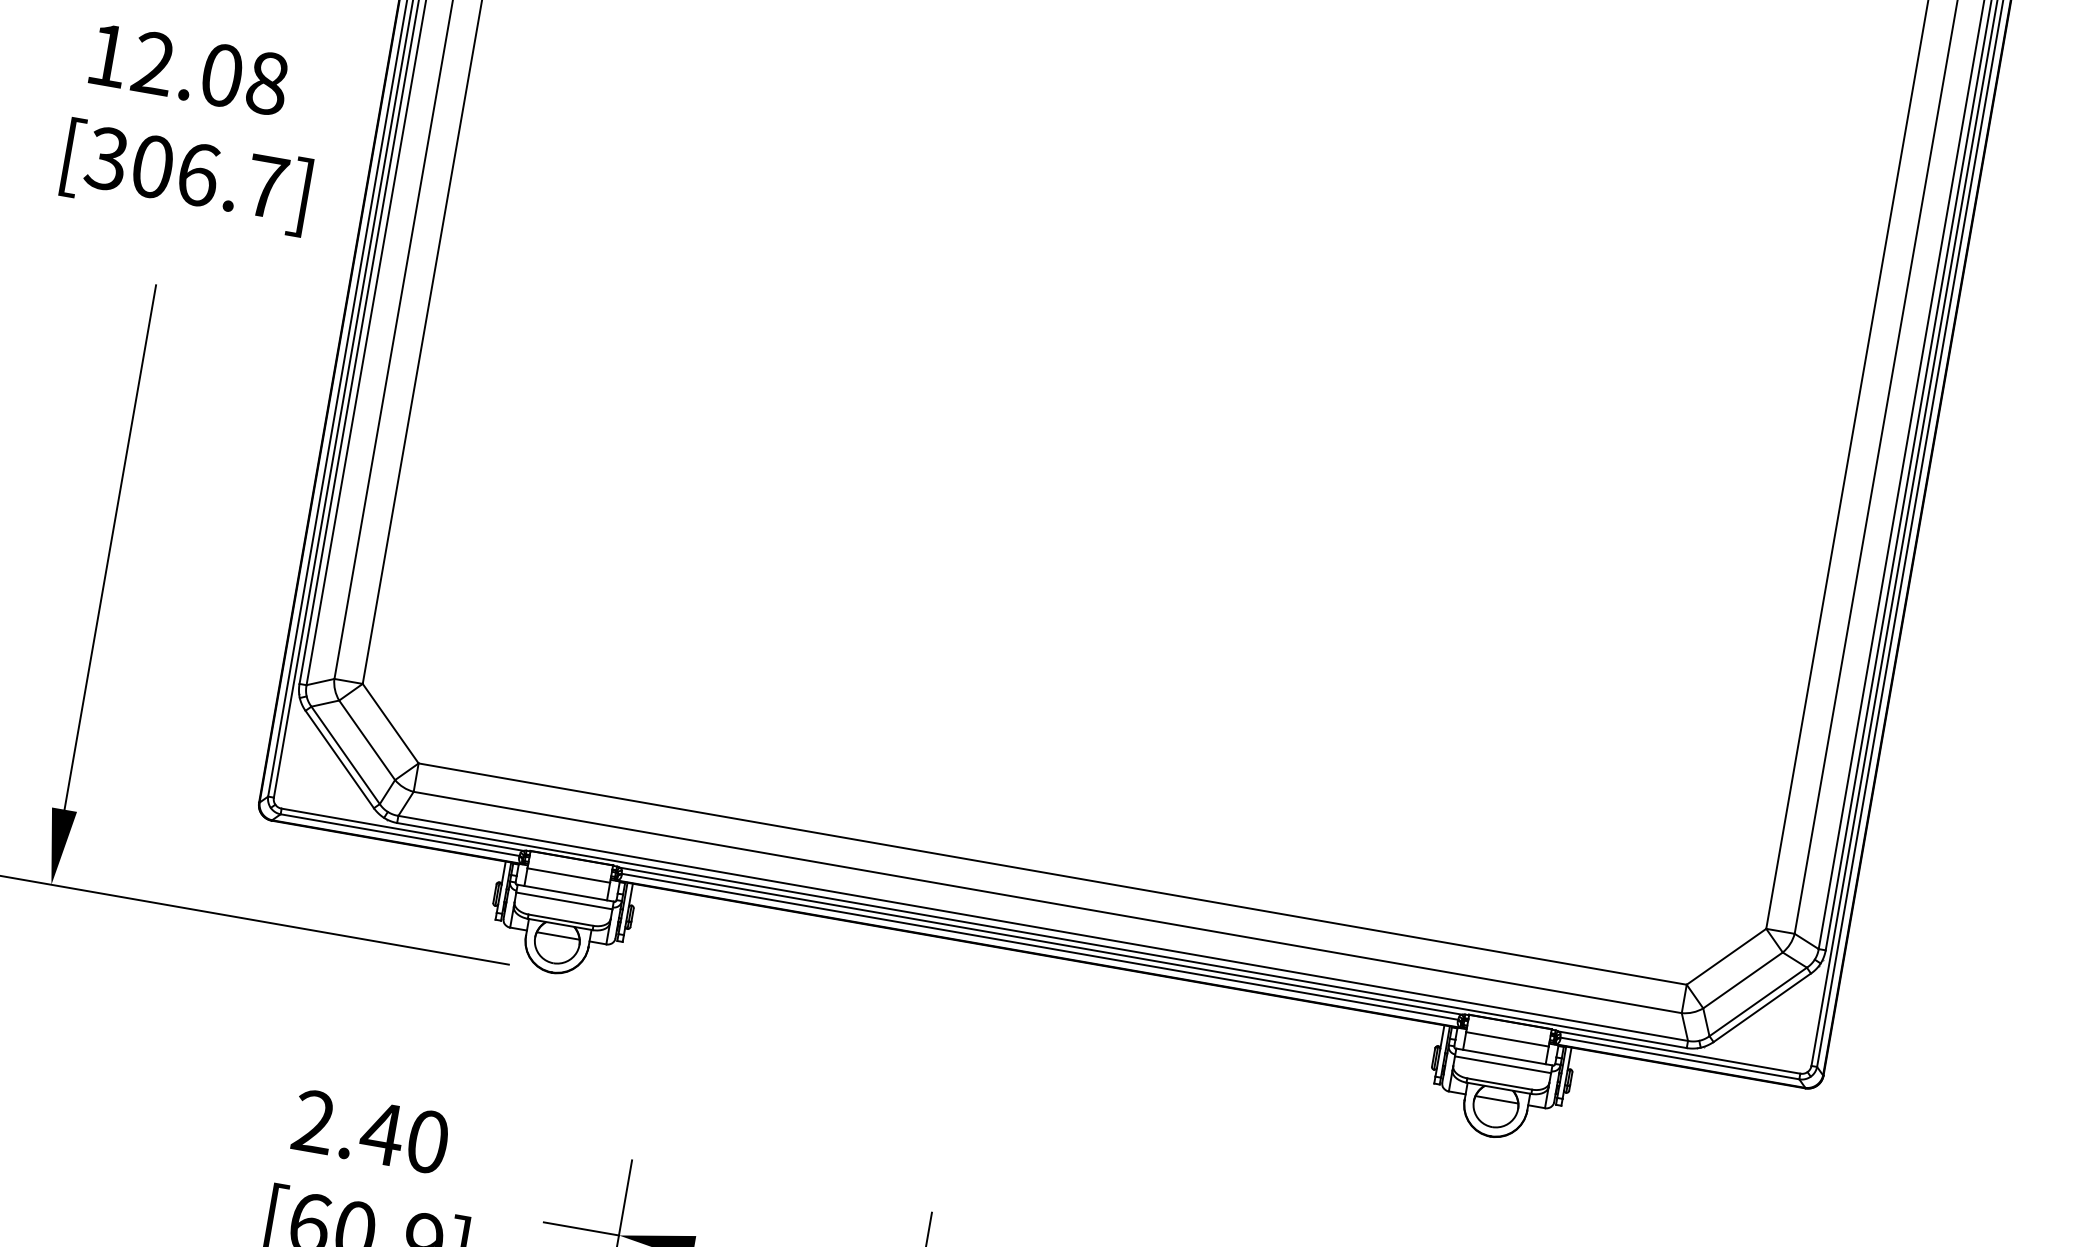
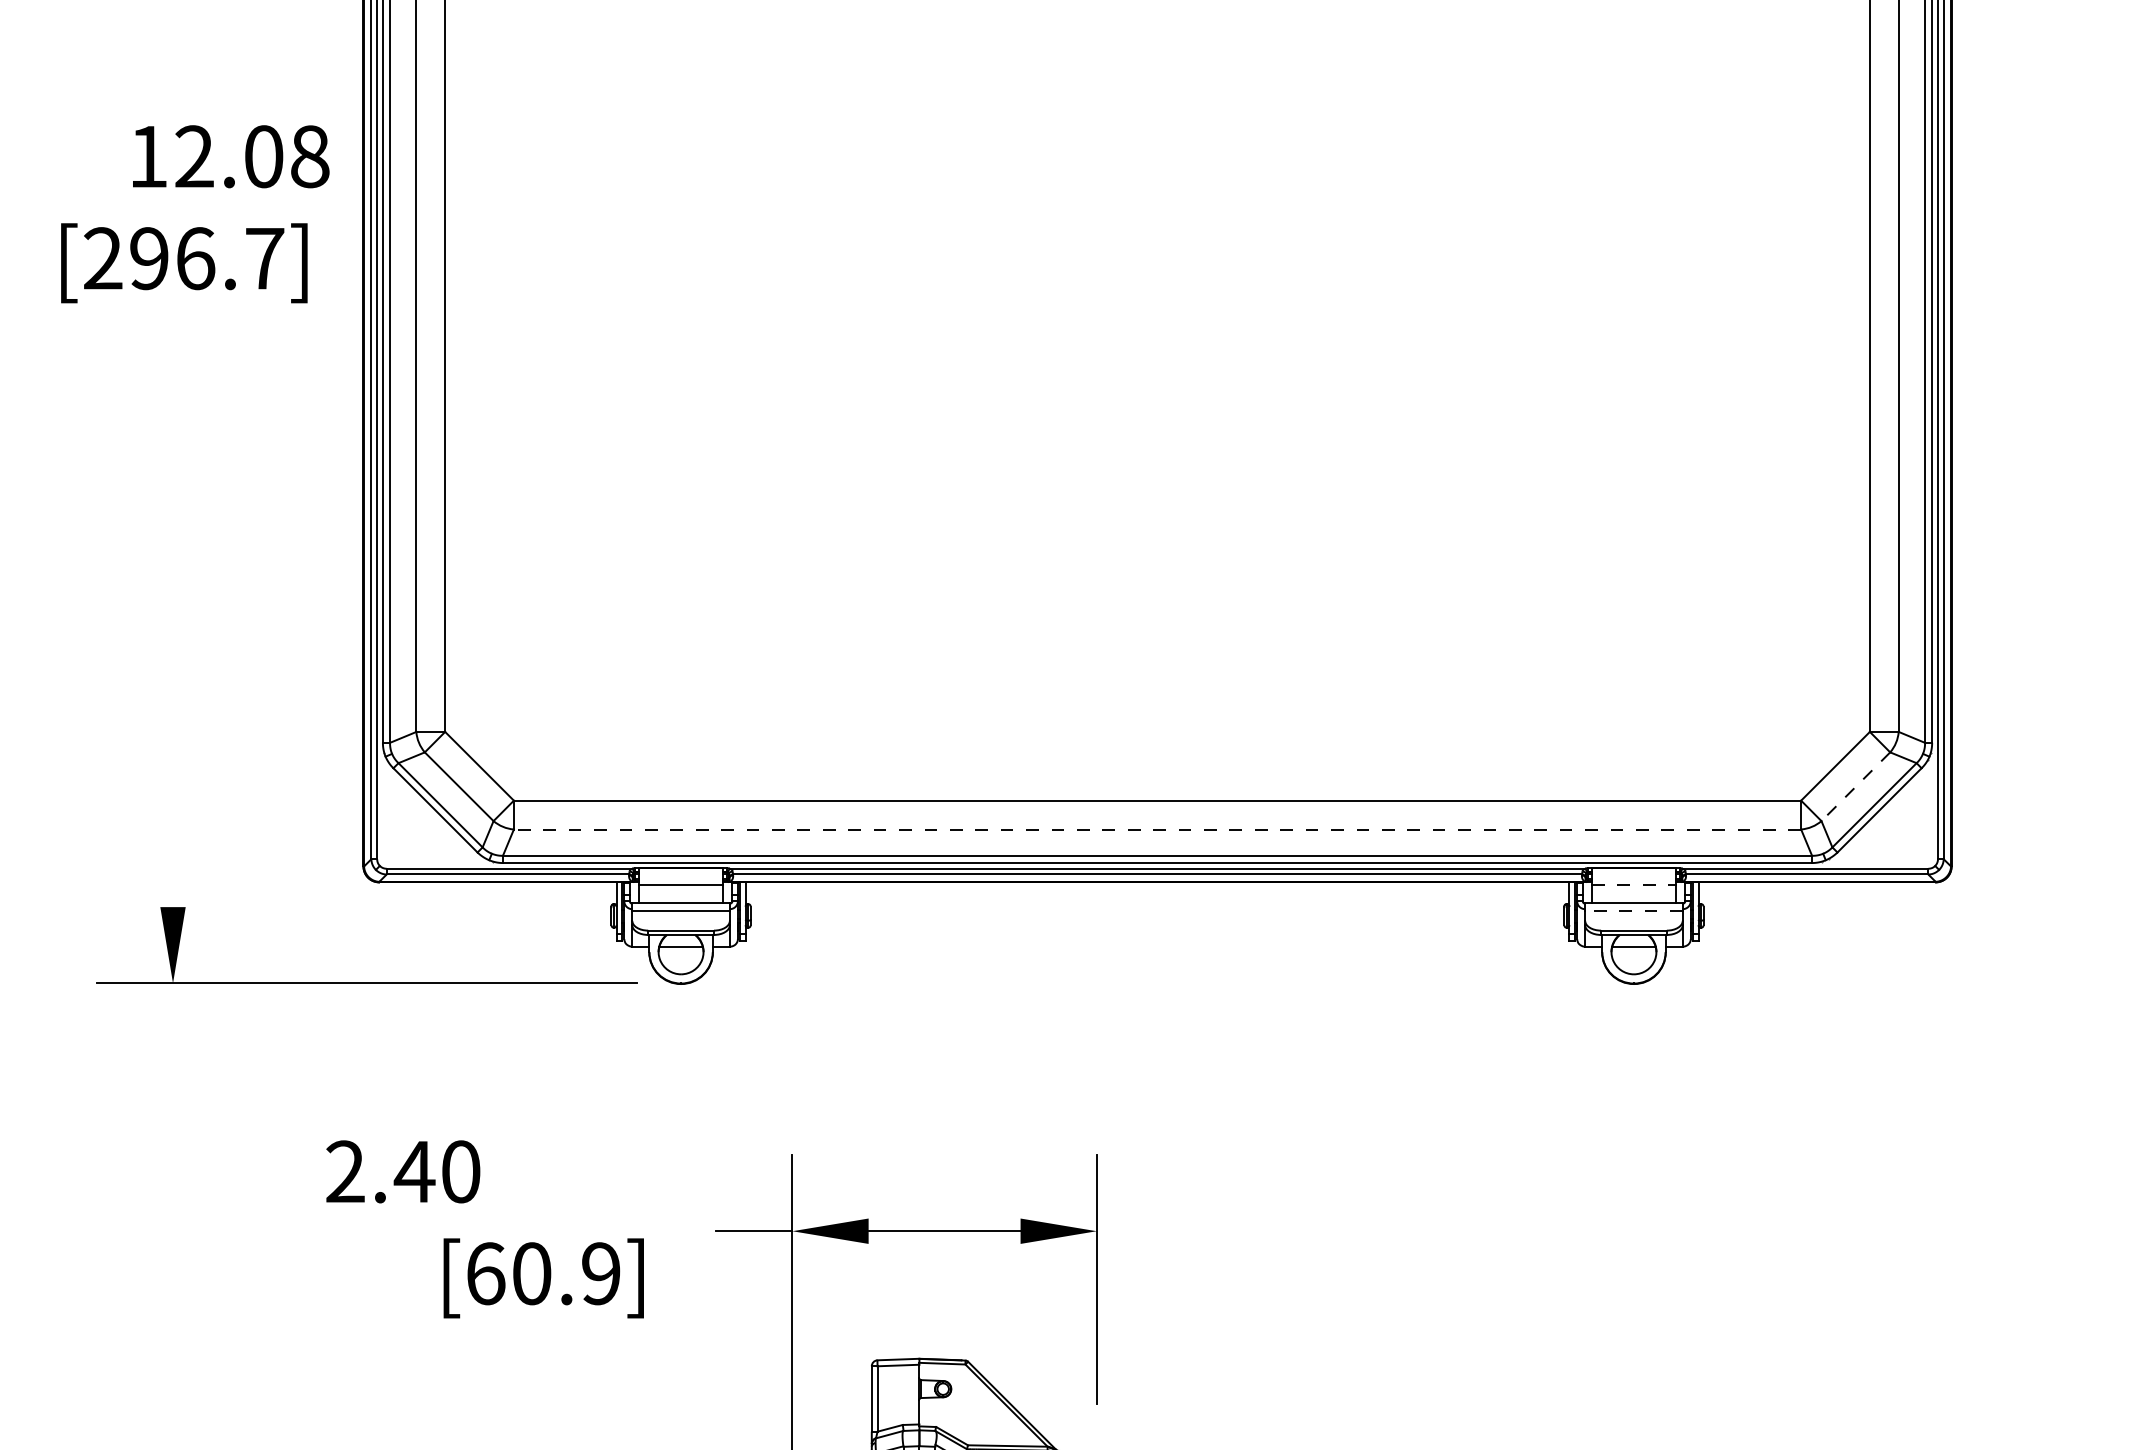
text: (190, 69) -> (231, 156), moved
text: (129, 162) -> (125, 258), [306.7] -> [296.7]
line: (110, 547) -> (173, 640), removed
line: (1047, 902) -> (1157, 829), solid -> dashed
line: (1742, 980) -> (1855, 786), solid -> dashed
line: (1506, 1039) -> (1633, 885), solid -> dashed
line: (1502, 1065) -> (1633, 911), solid -> dashed
text: (371, 1131) -> (403, 1171), moved

